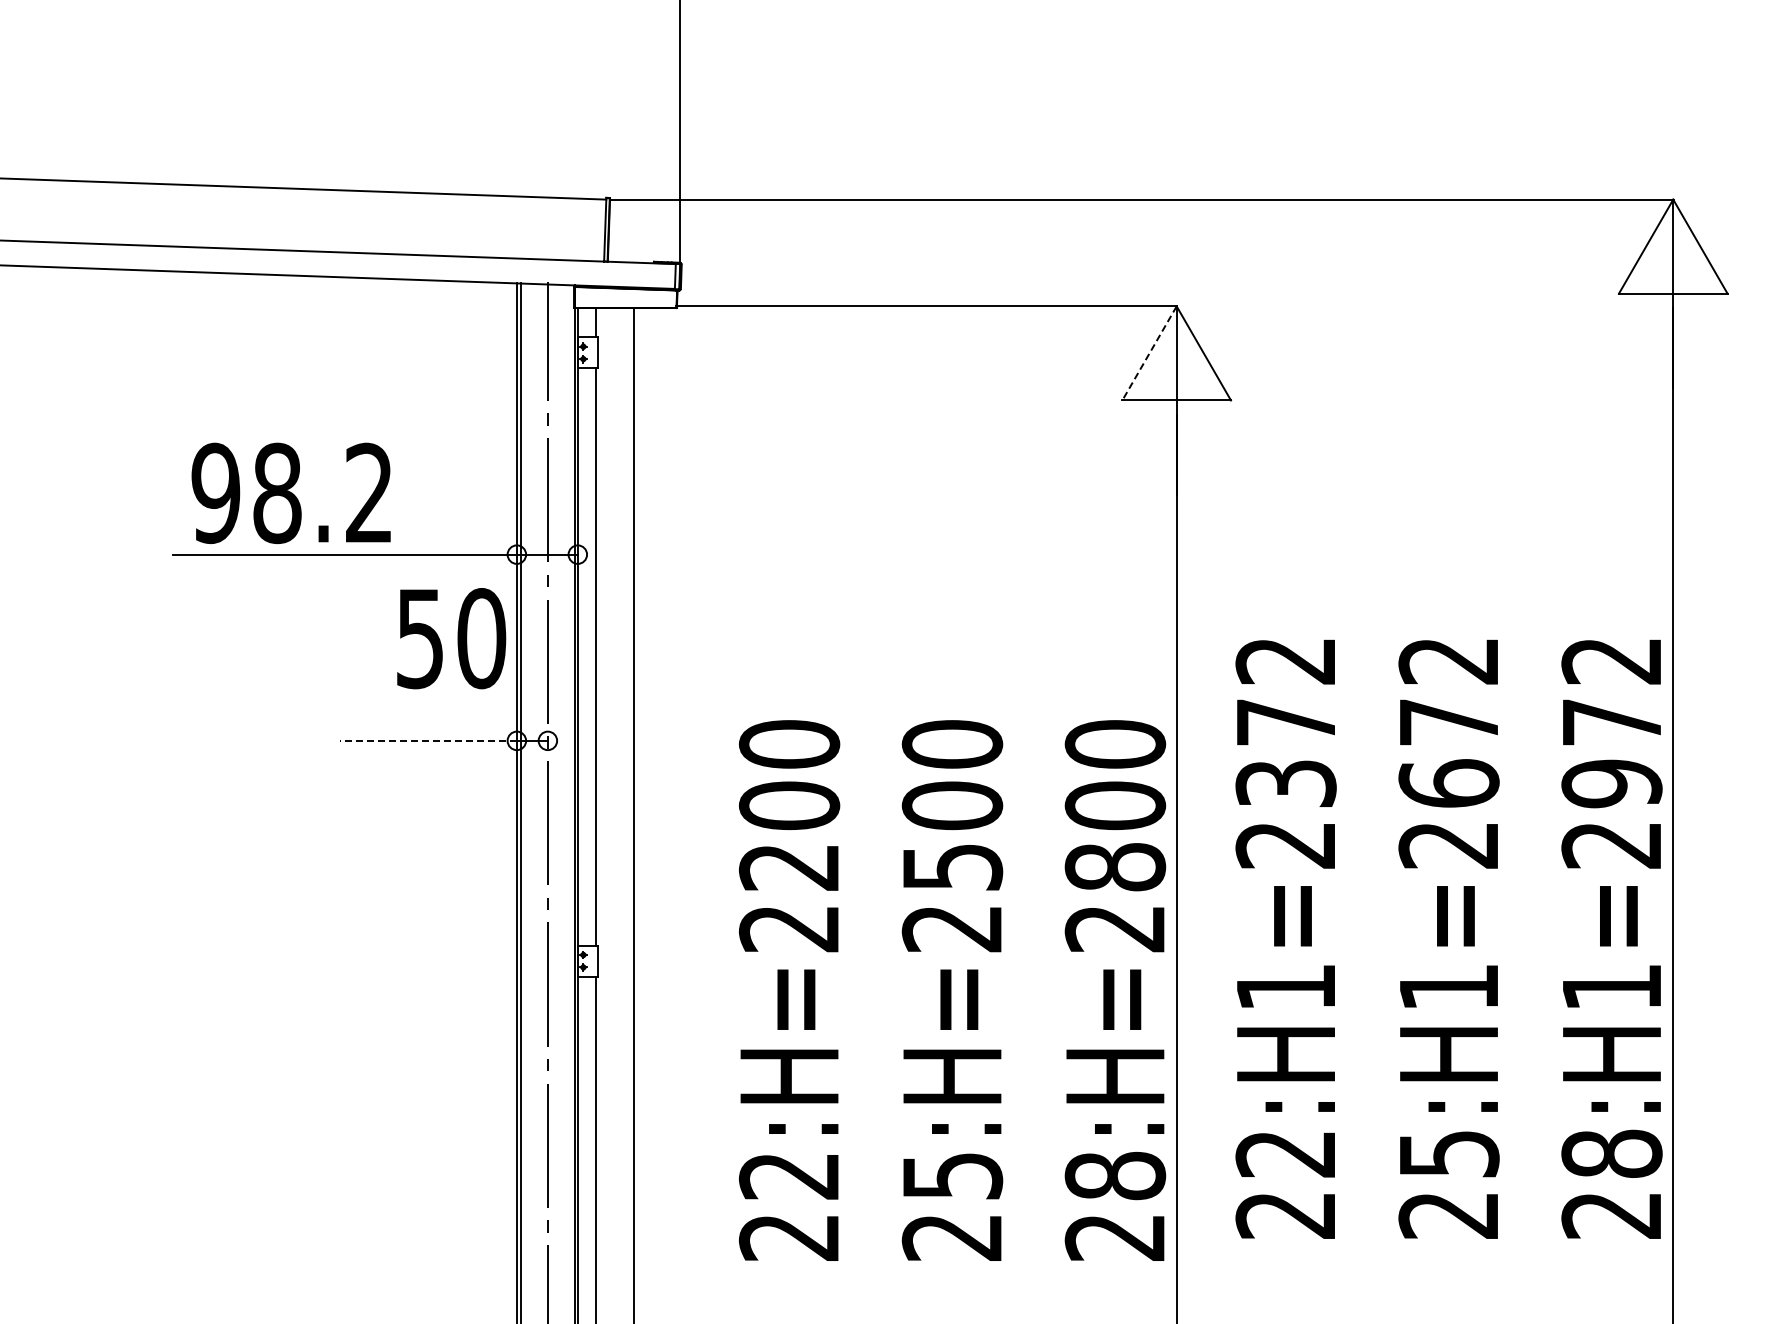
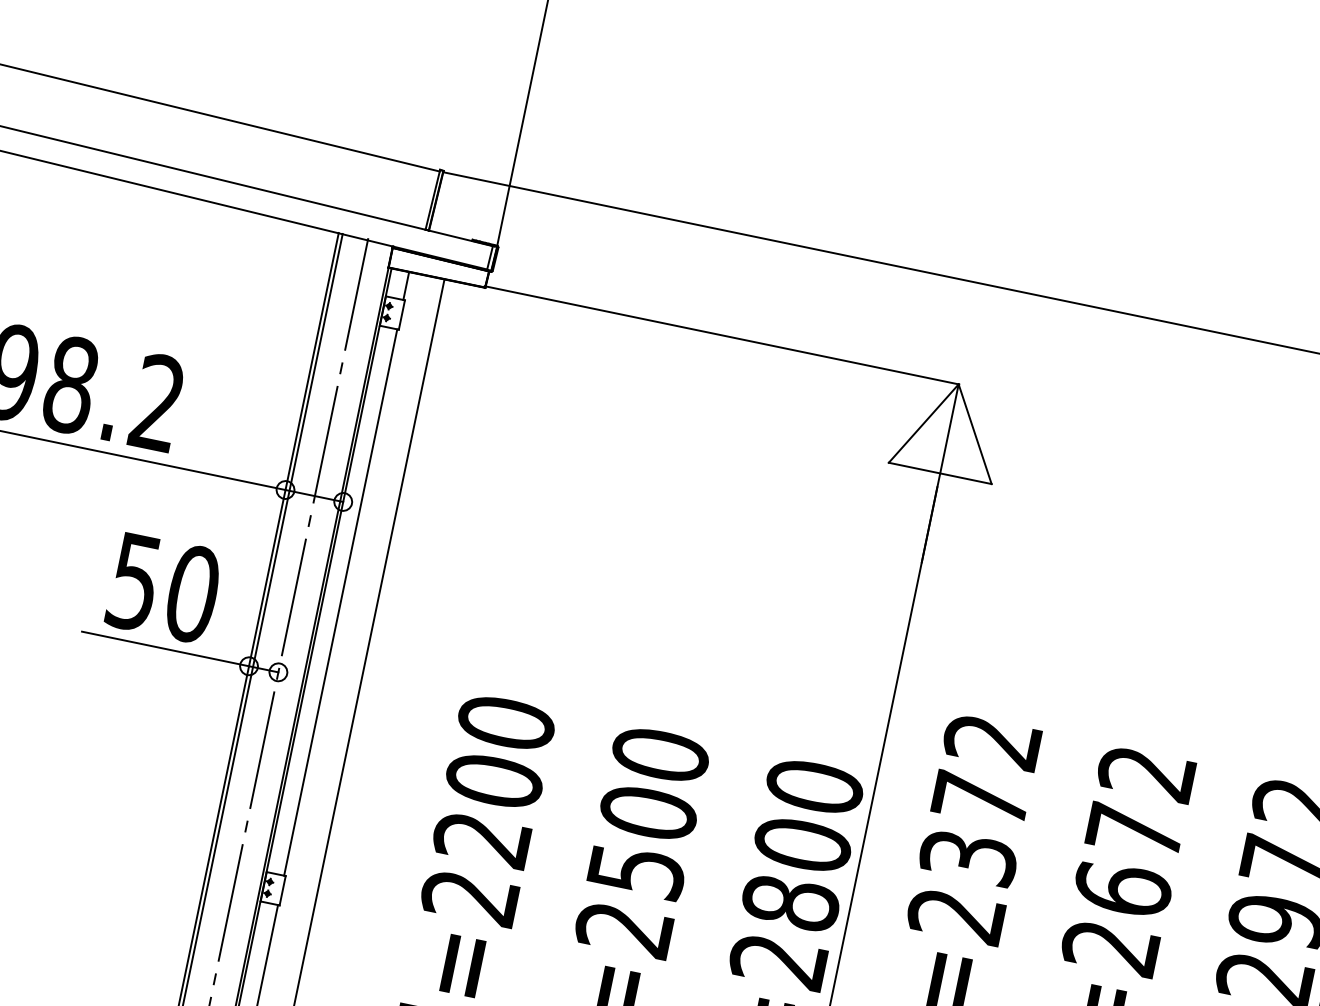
line: (1149, 353) -> (923, 423), dashed -> solid
text: (451, 638) -> (164, 588), moved
line: (428, 740) -> (165, 648), dashed -> solid

